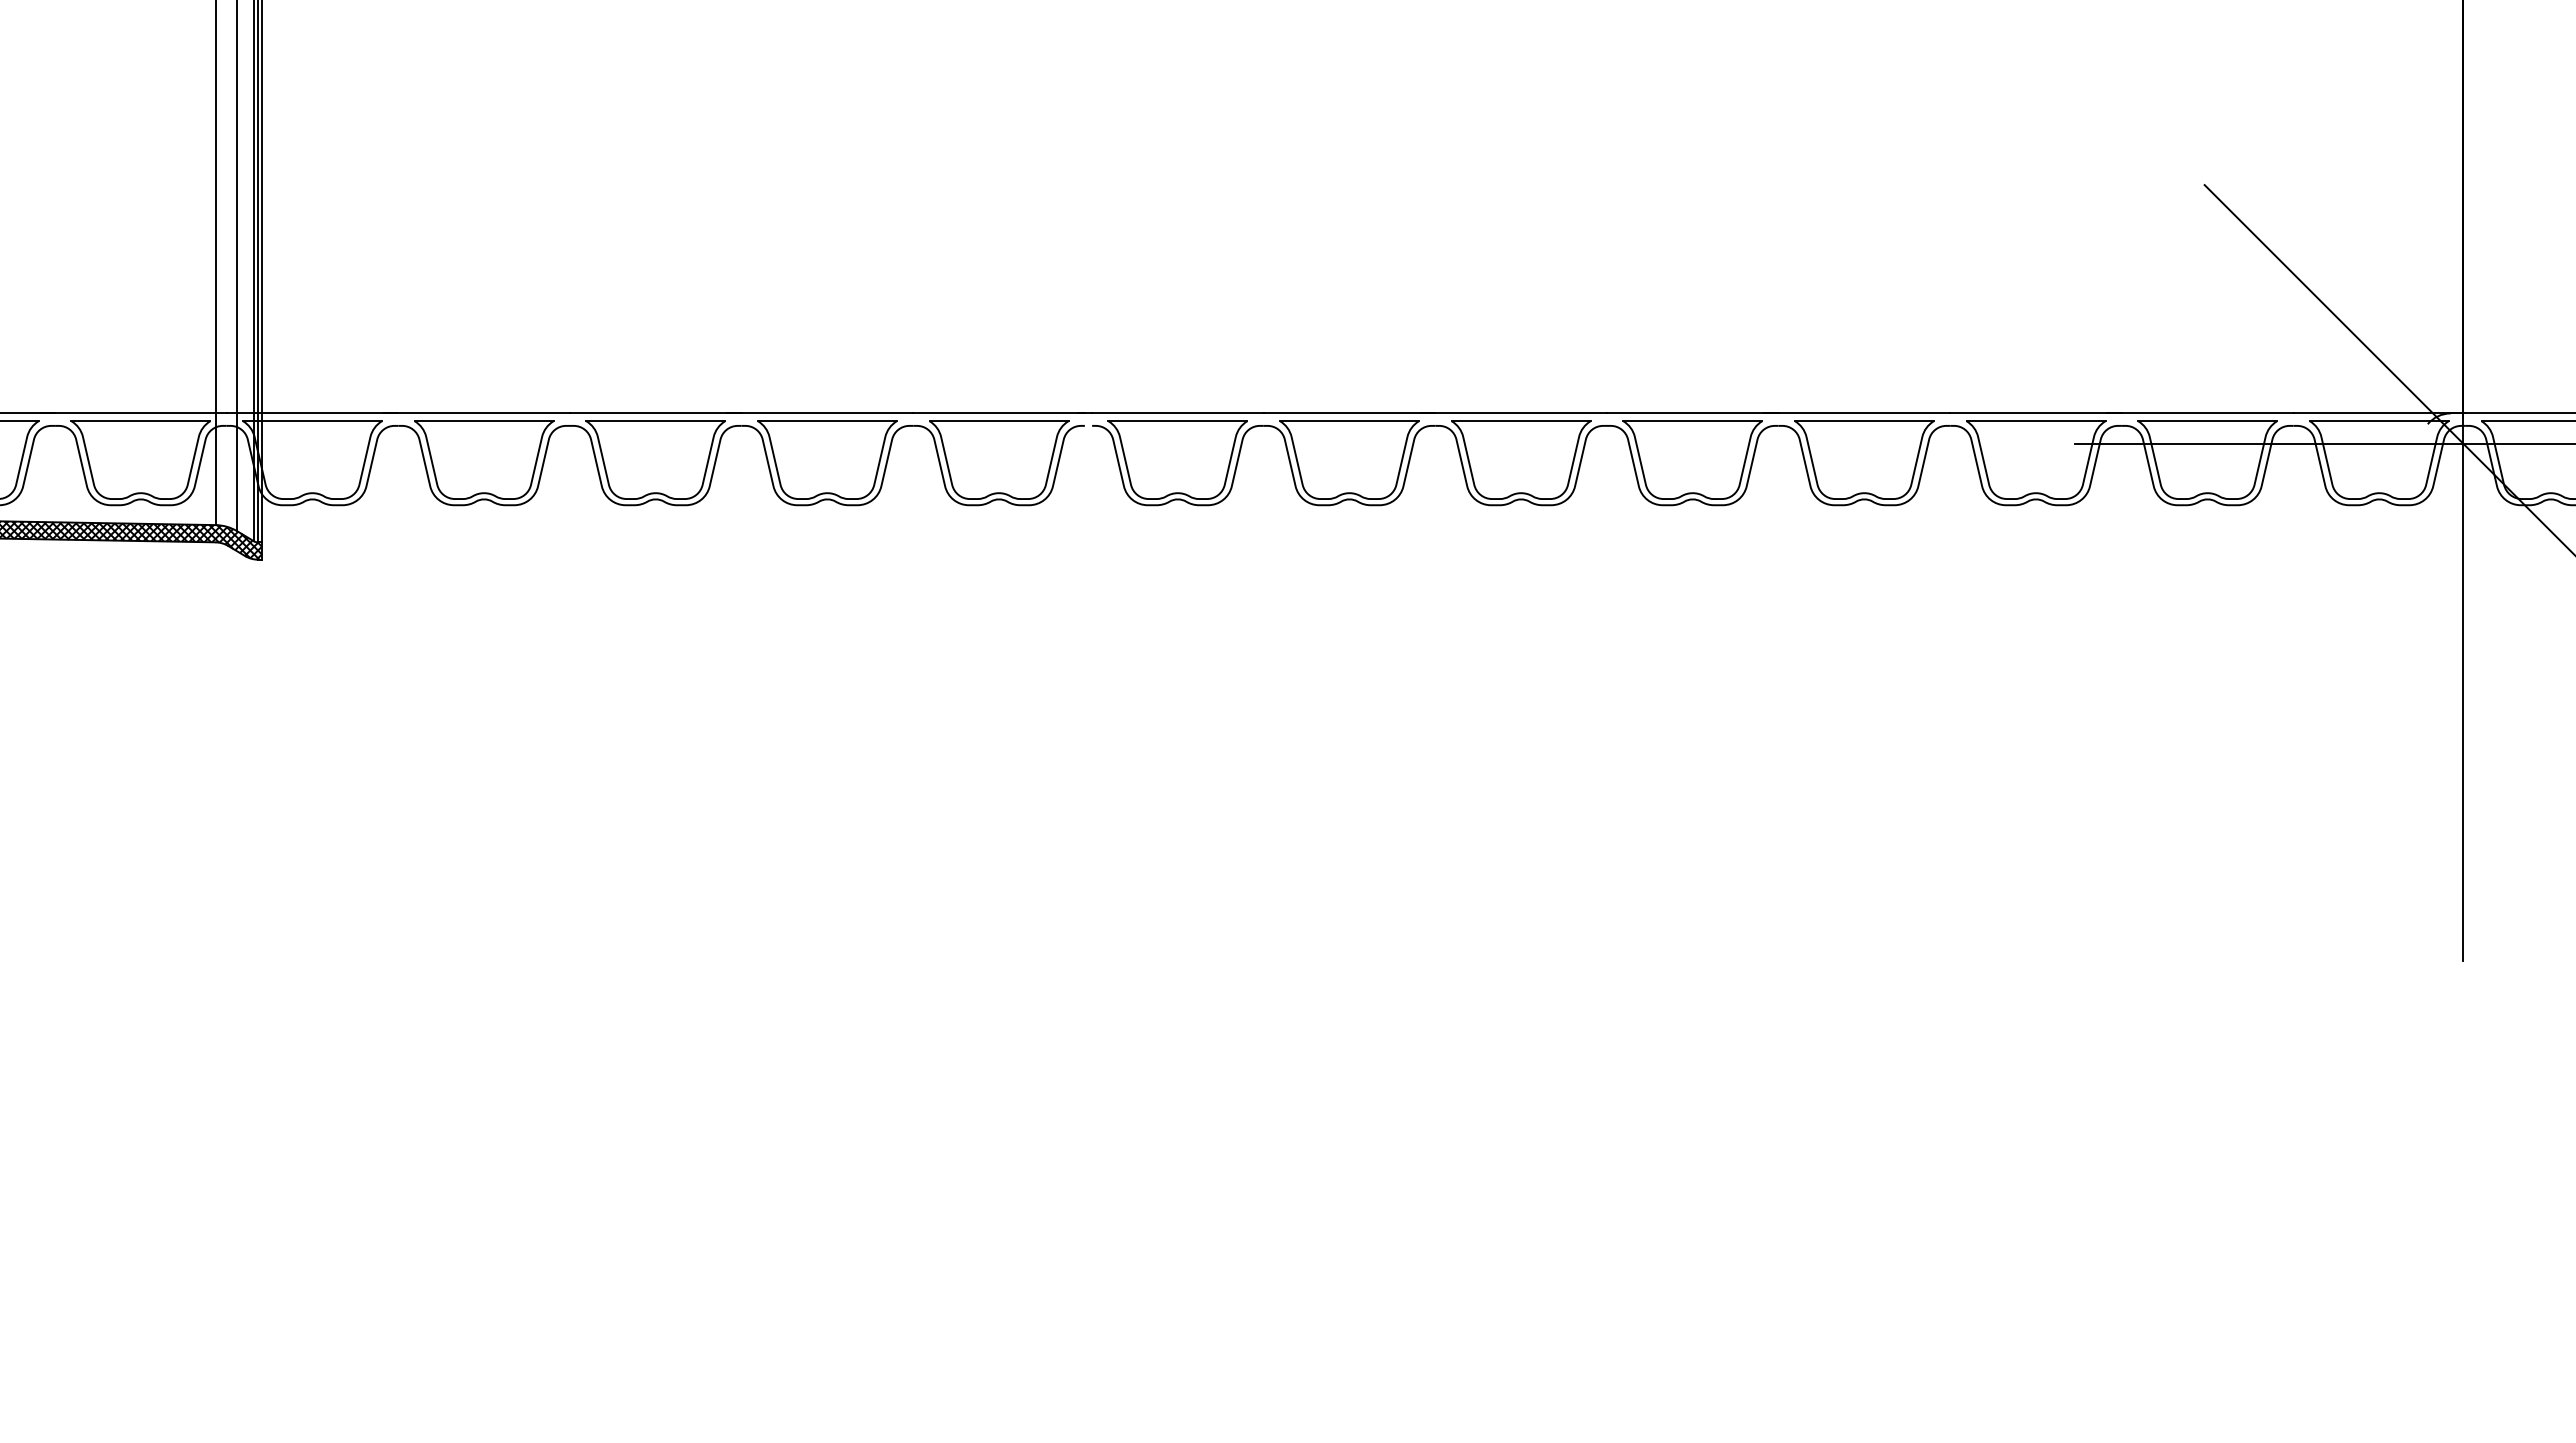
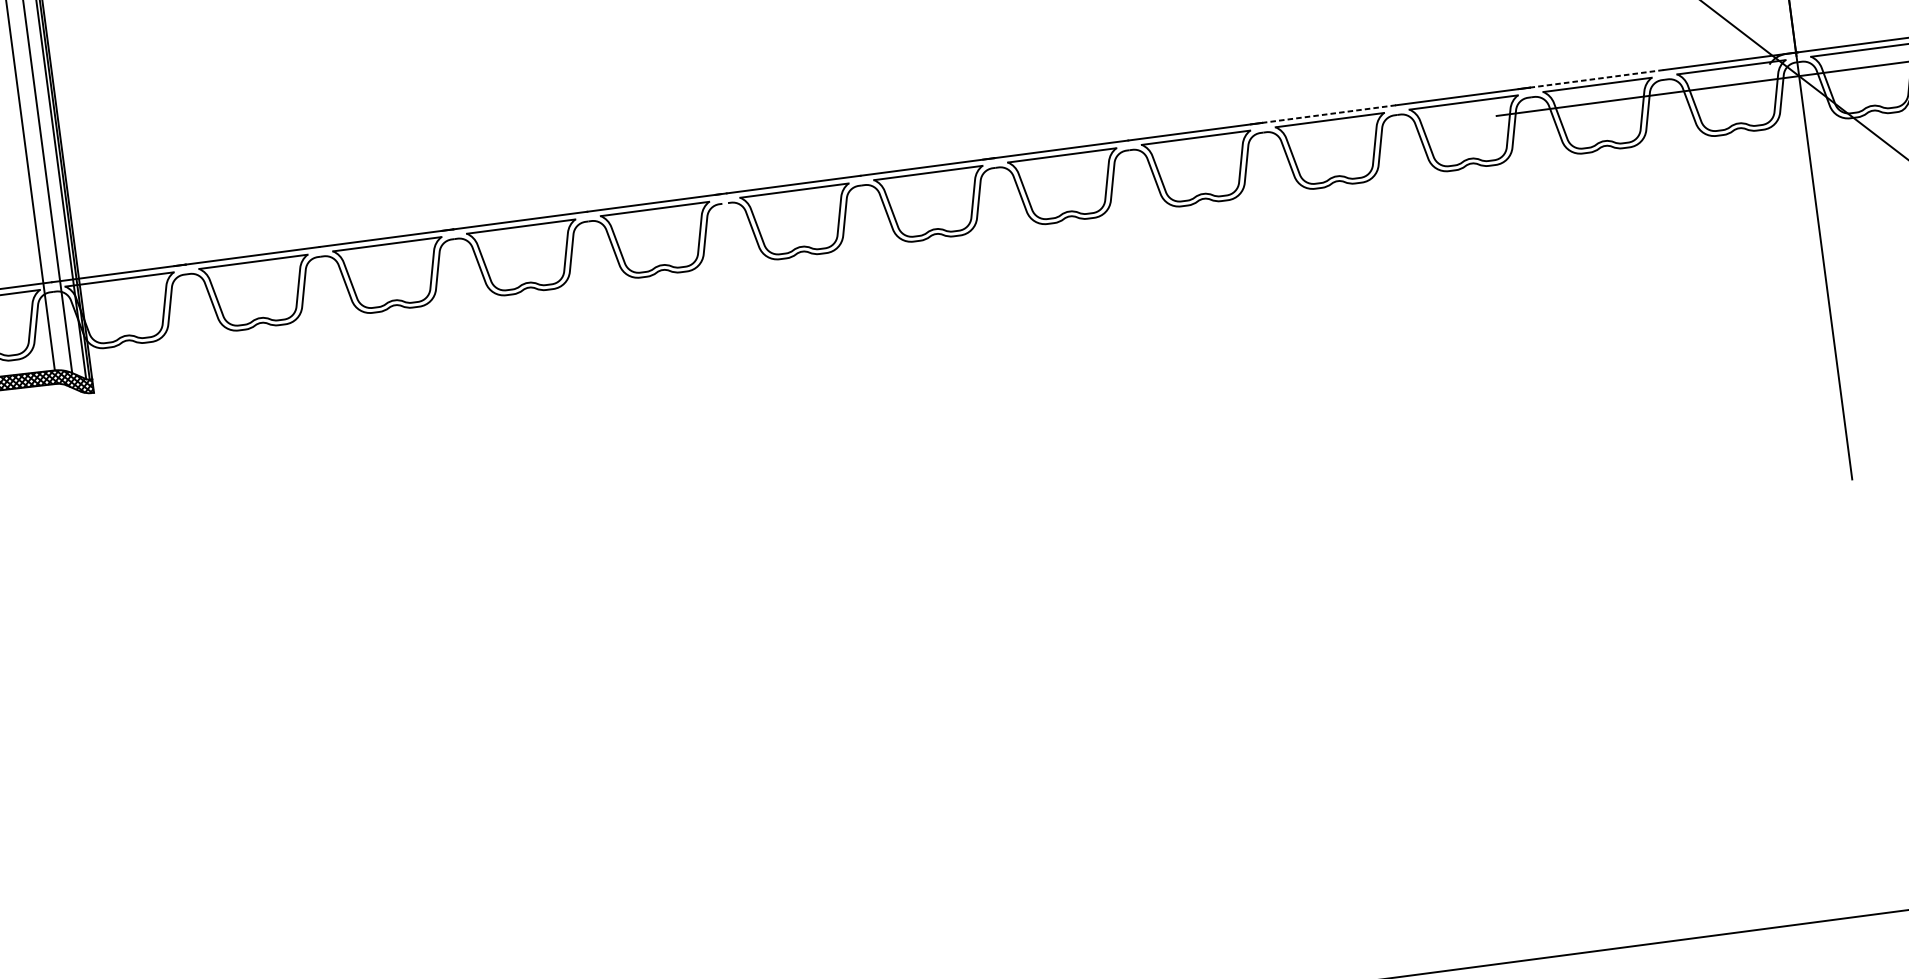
line: (1864, 413) -> (1329, 114), solid -> dashed
line: (2207, 413) -> (1596, 78), solid -> dashed

